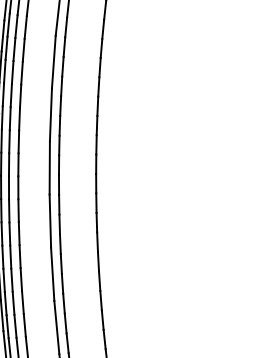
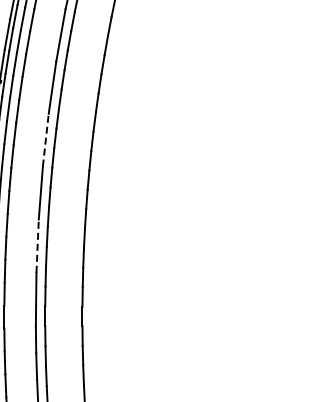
line: (49, 168) -> (45, 140), solid -> dashed
line: (52, 274) -> (37, 246), solid -> dashed

